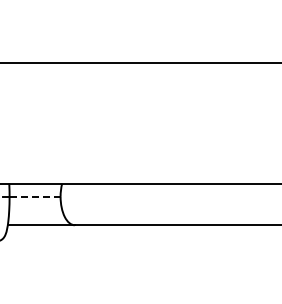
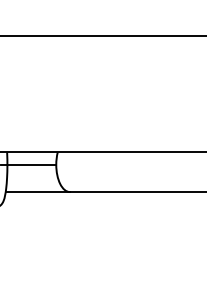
line: (35, 196) -> (32, 164), dashed -> solid

